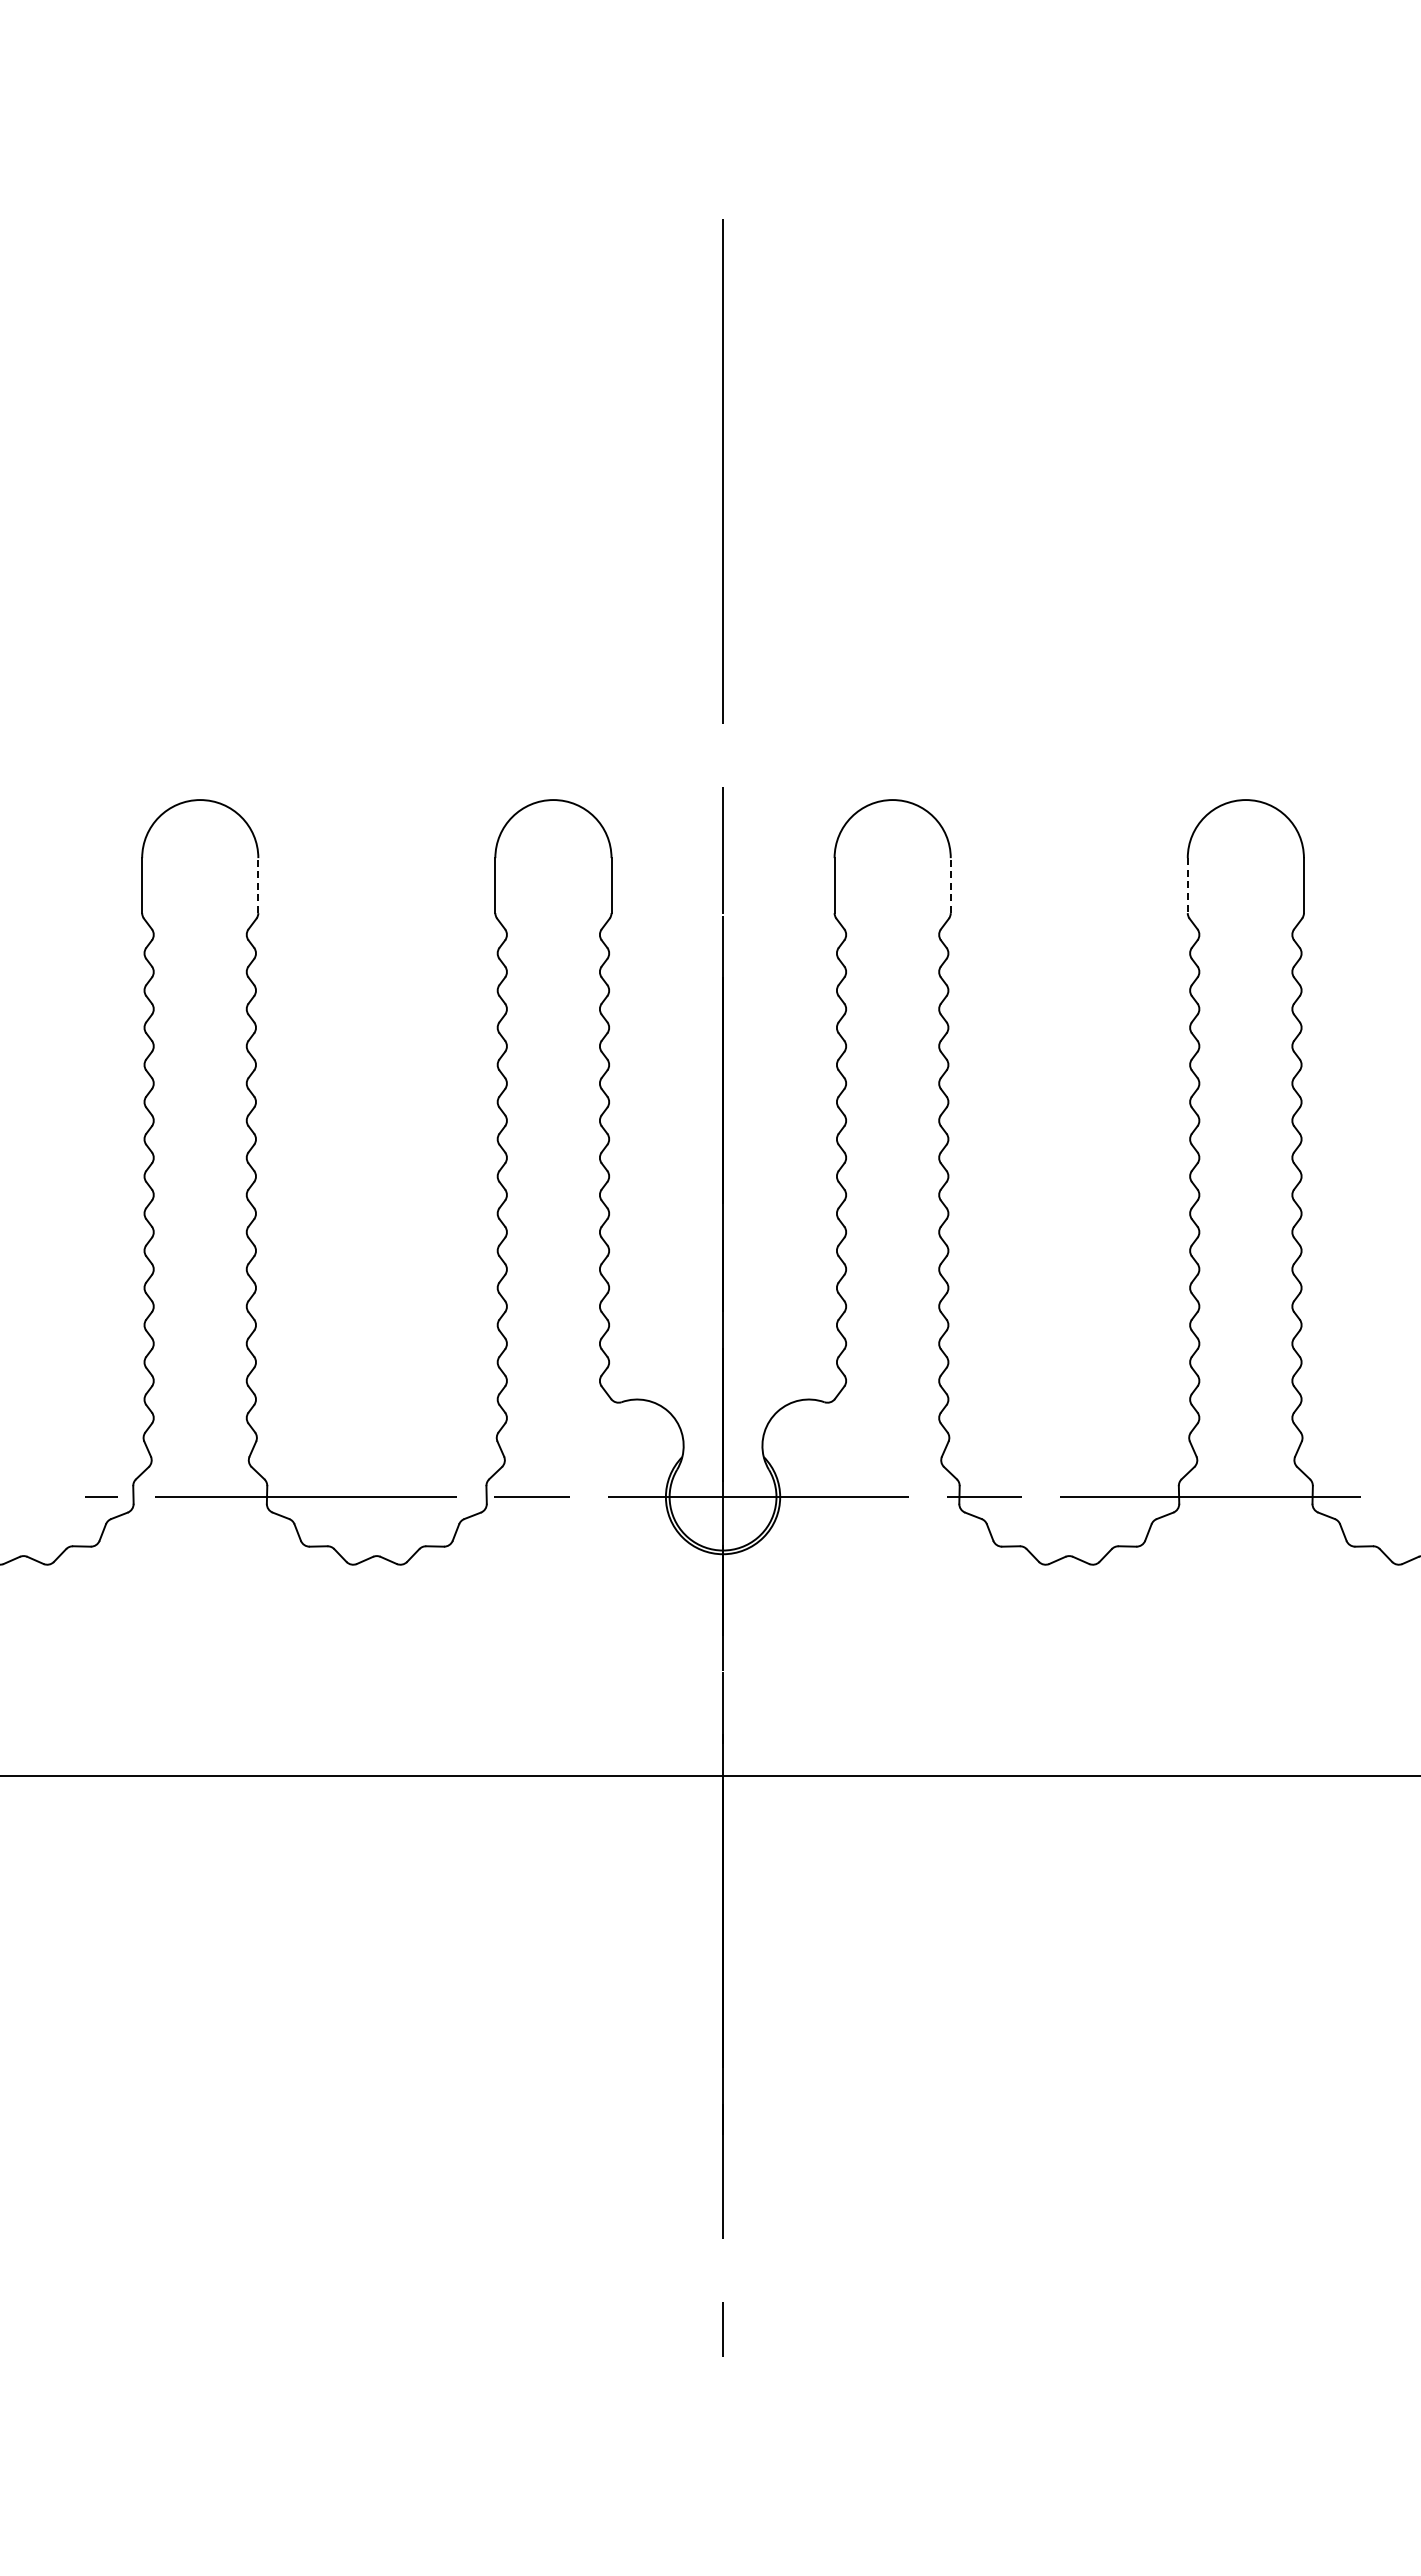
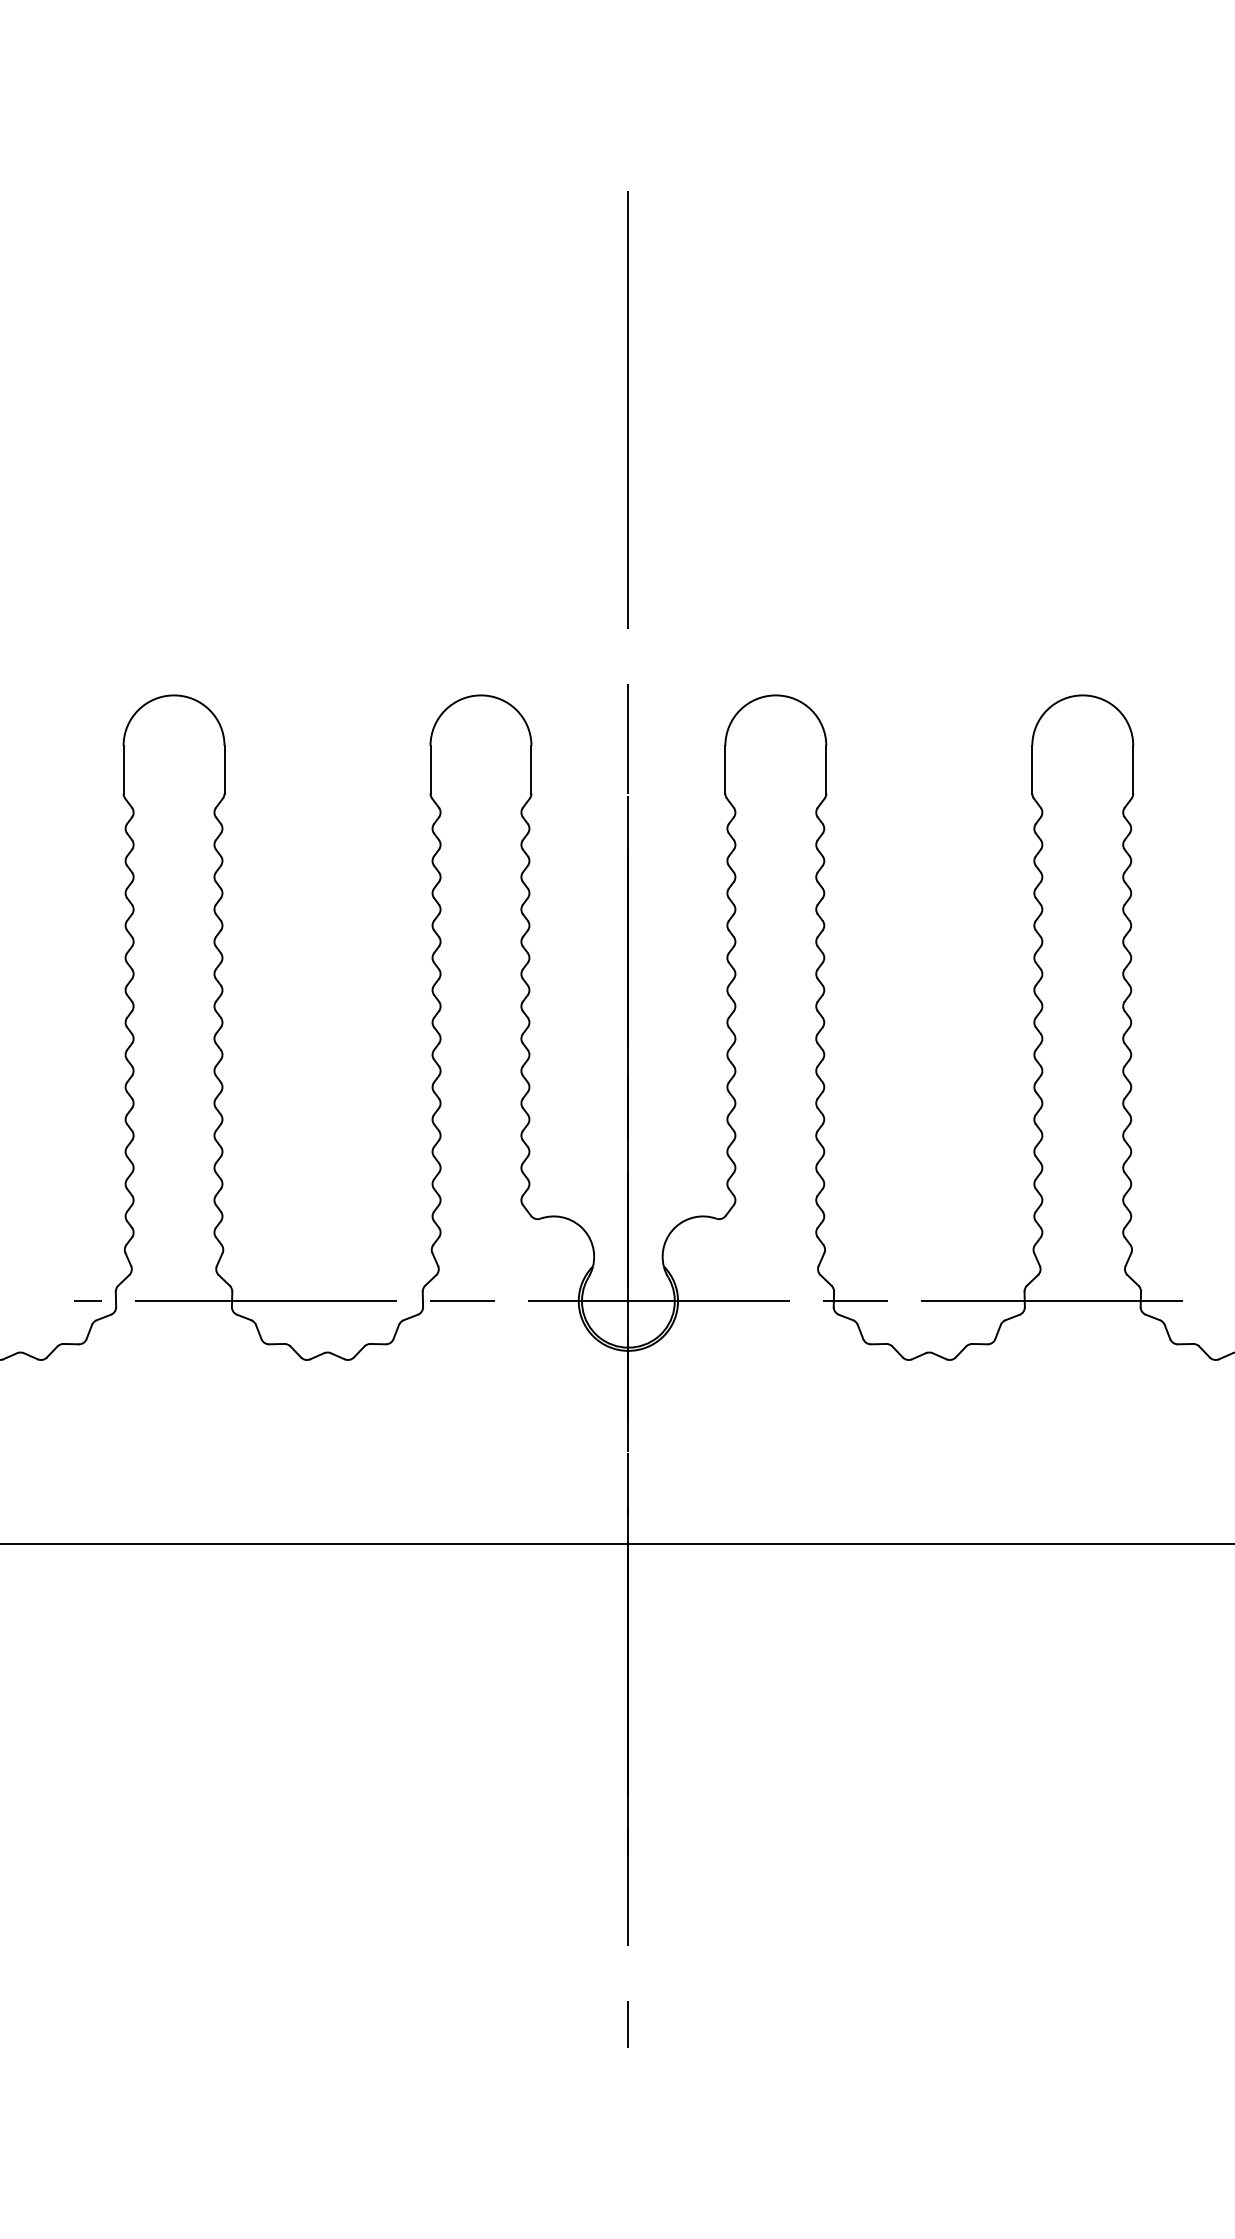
line: (258, 885) -> (224, 769), dashed -> solid
line: (950, 885) -> (826, 769), dashed -> solid
line: (1187, 886) -> (1032, 770), dashed -> solid

